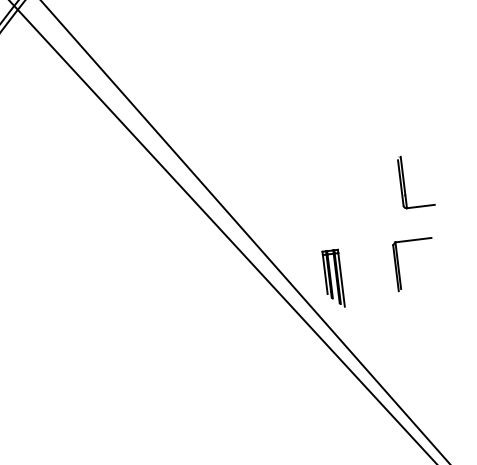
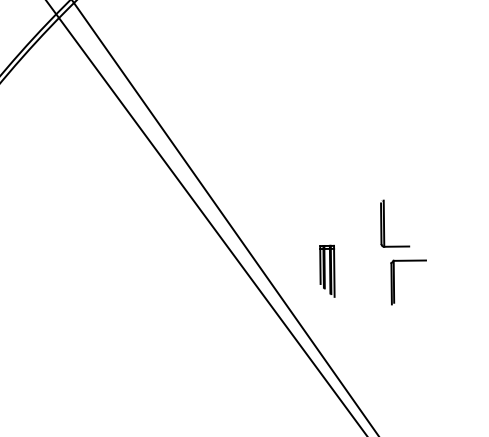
part: (404, 182) -> (384, 223), moved
part: (398, 266) -> (394, 282), moved
part: (333, 278) -> (327, 270), moved

